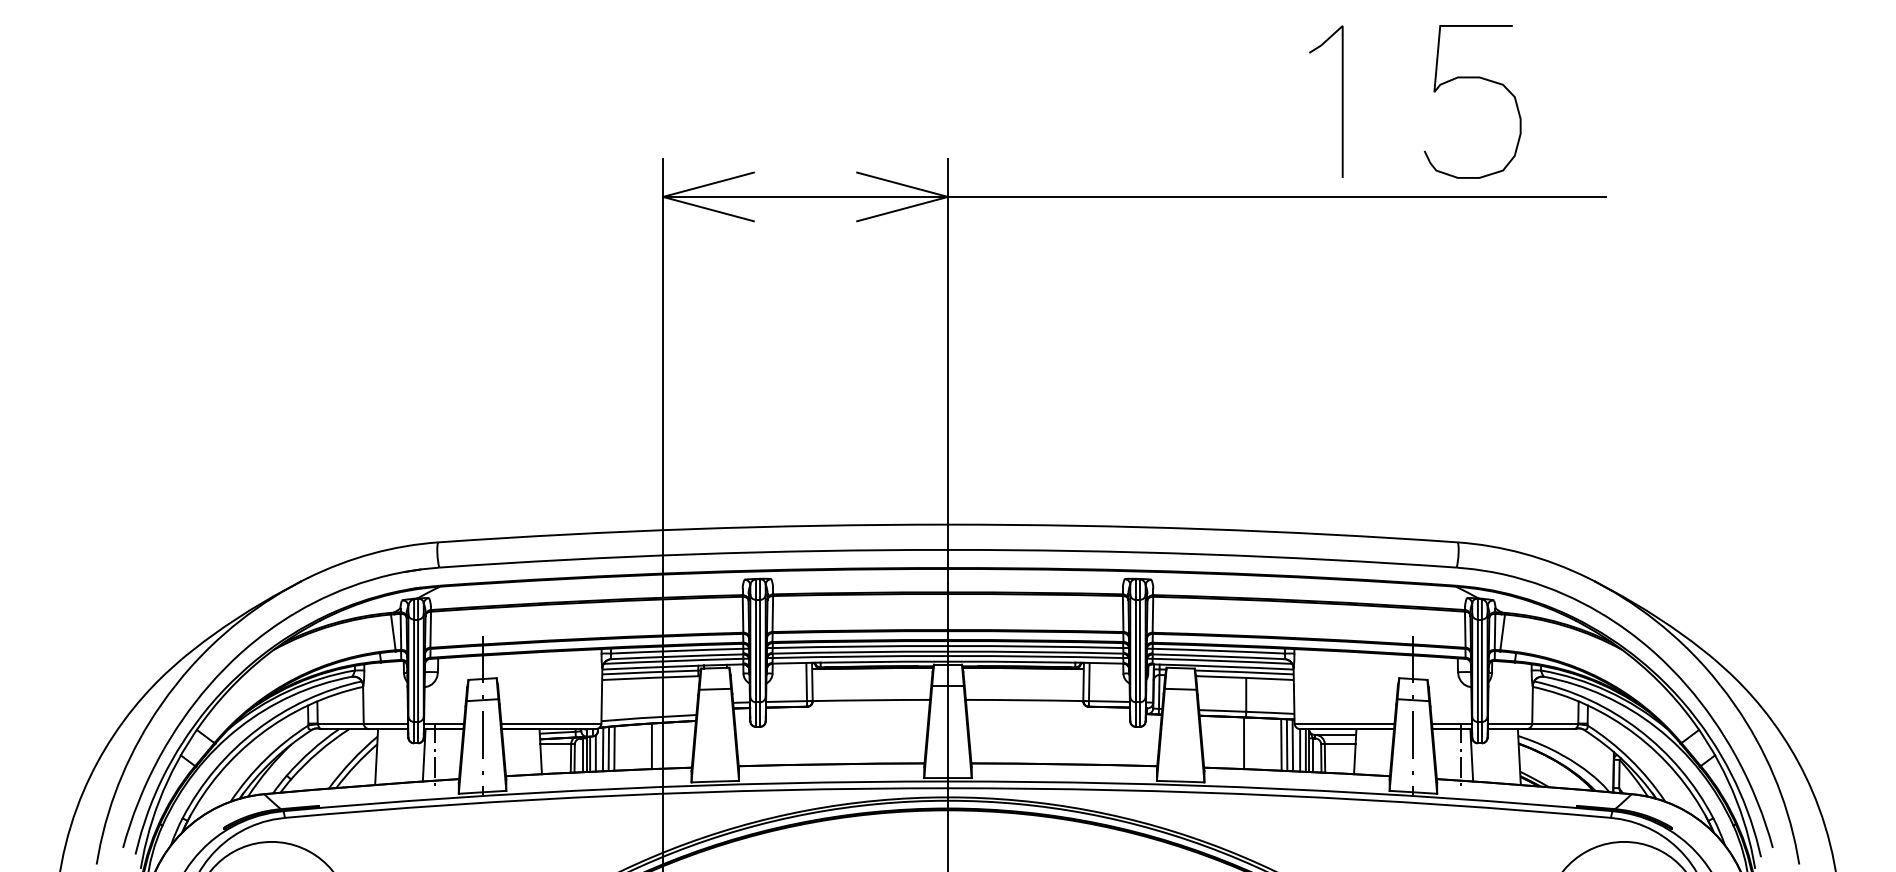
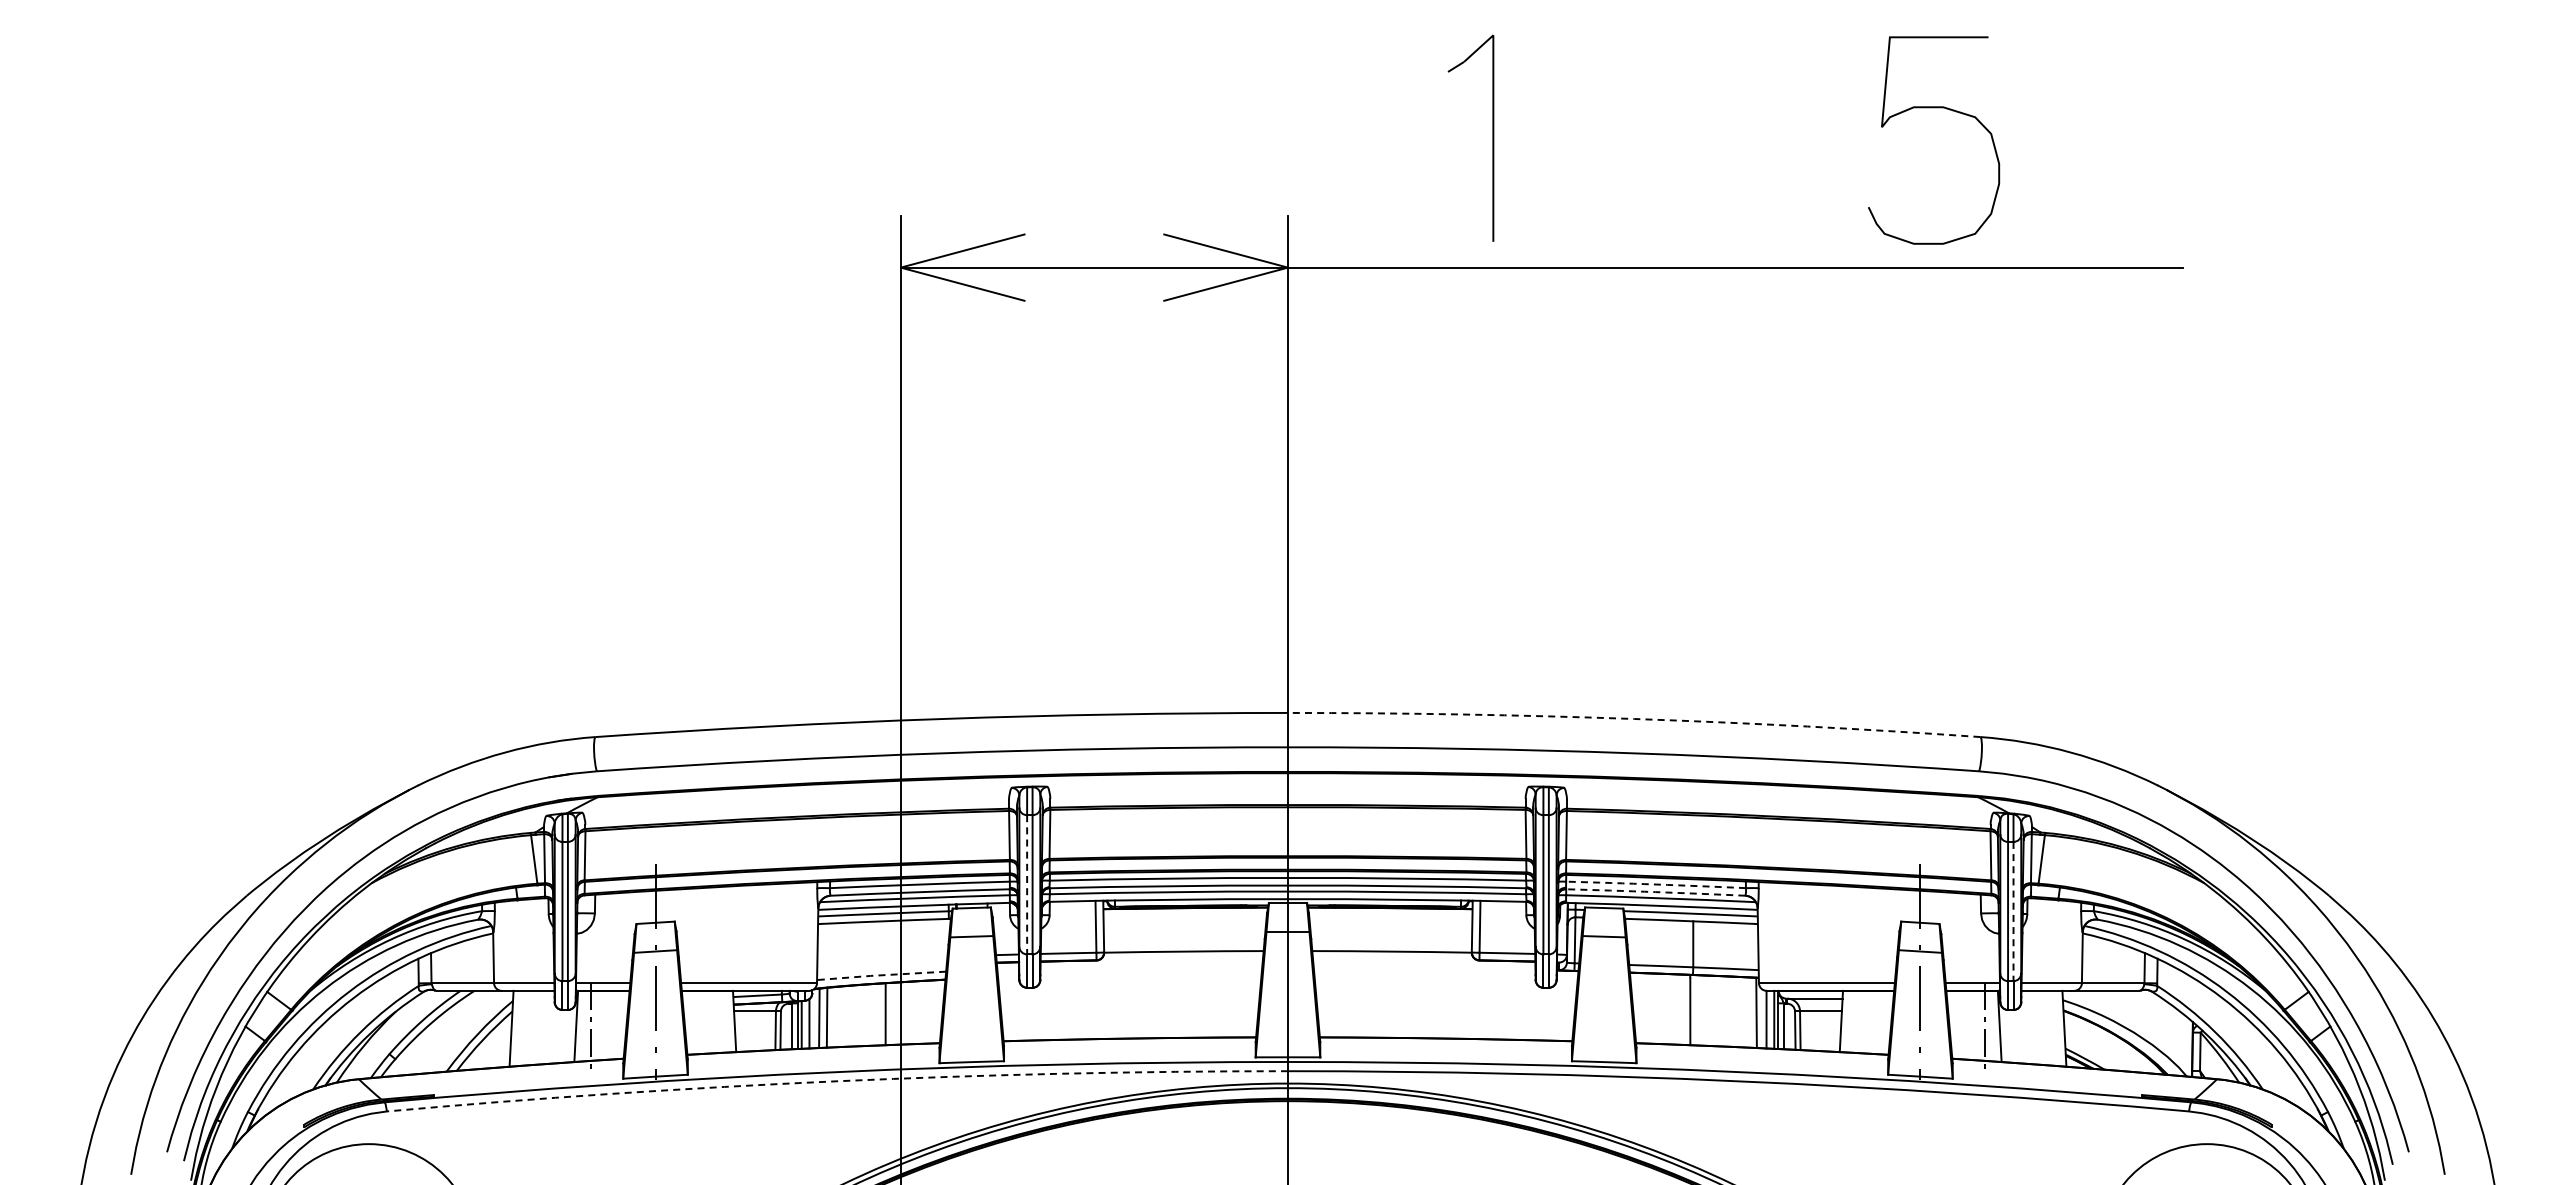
curve: (1473, 78) -> (1934, 108), moved
part: (1342, 101) -> (1492, 137), moved
arc: (1202, 528) -> (1634, 718), solid -> dashed
line: (756, 650) -> (1027, 884), solid -> dashed
arc: (1219, 650) -> (1656, 884), solid -> dashed
arc: (1218, 656) -> (1655, 892), solid -> dashed
line: (1481, 670) -> (2013, 911), solid -> dashed
line: (648, 717) -> (880, 975), solid -> dashed
line: (1280, 745) -> (1740, 1012), removed
line: (1286, 745) -> (1748, 1012), removed
line: (614, 748) -> (834, 1017), removed
arc: (616, 795) -> (837, 1081), solid -> dashed

